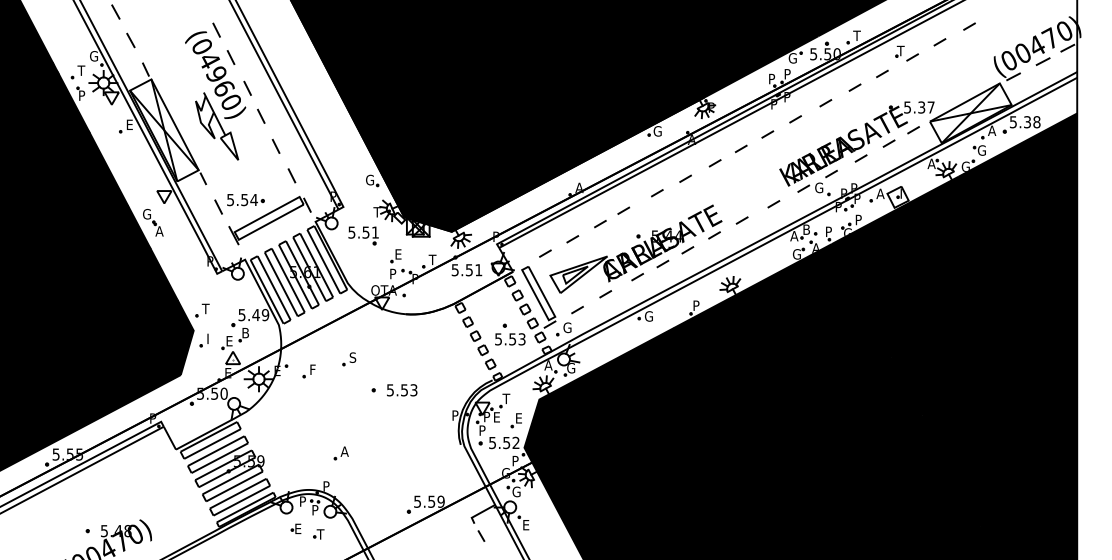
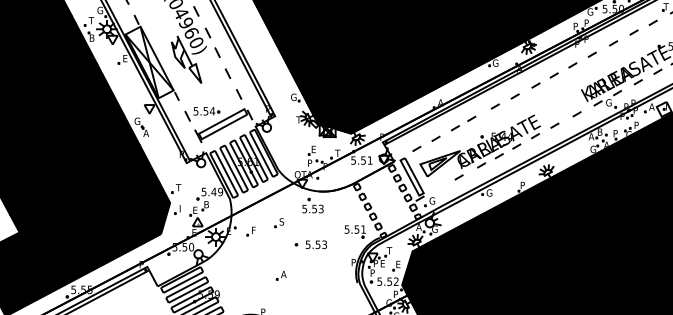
text: (82, 95) -> (92, 38), P -> B
part: (363, 235) -> (355, 231), moved
line: (577, 310) -> (439, 188), removed
part: (510, 334) -> (313, 205), moved
part: (340, 453) -> (280, 275), moved

